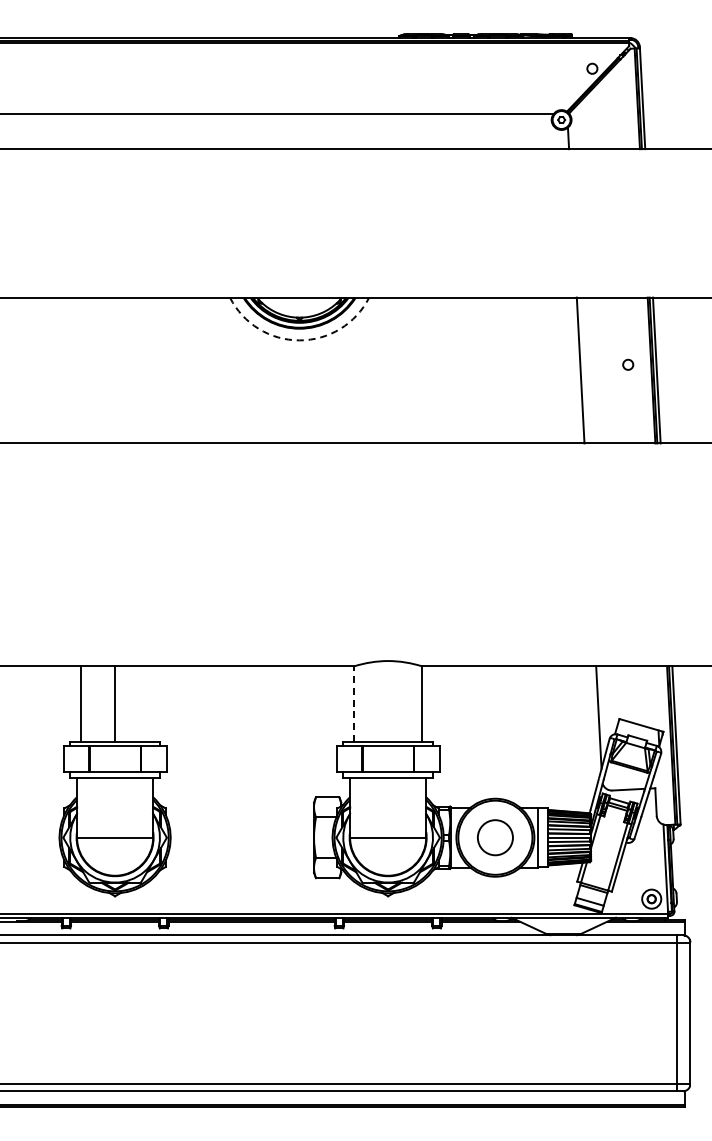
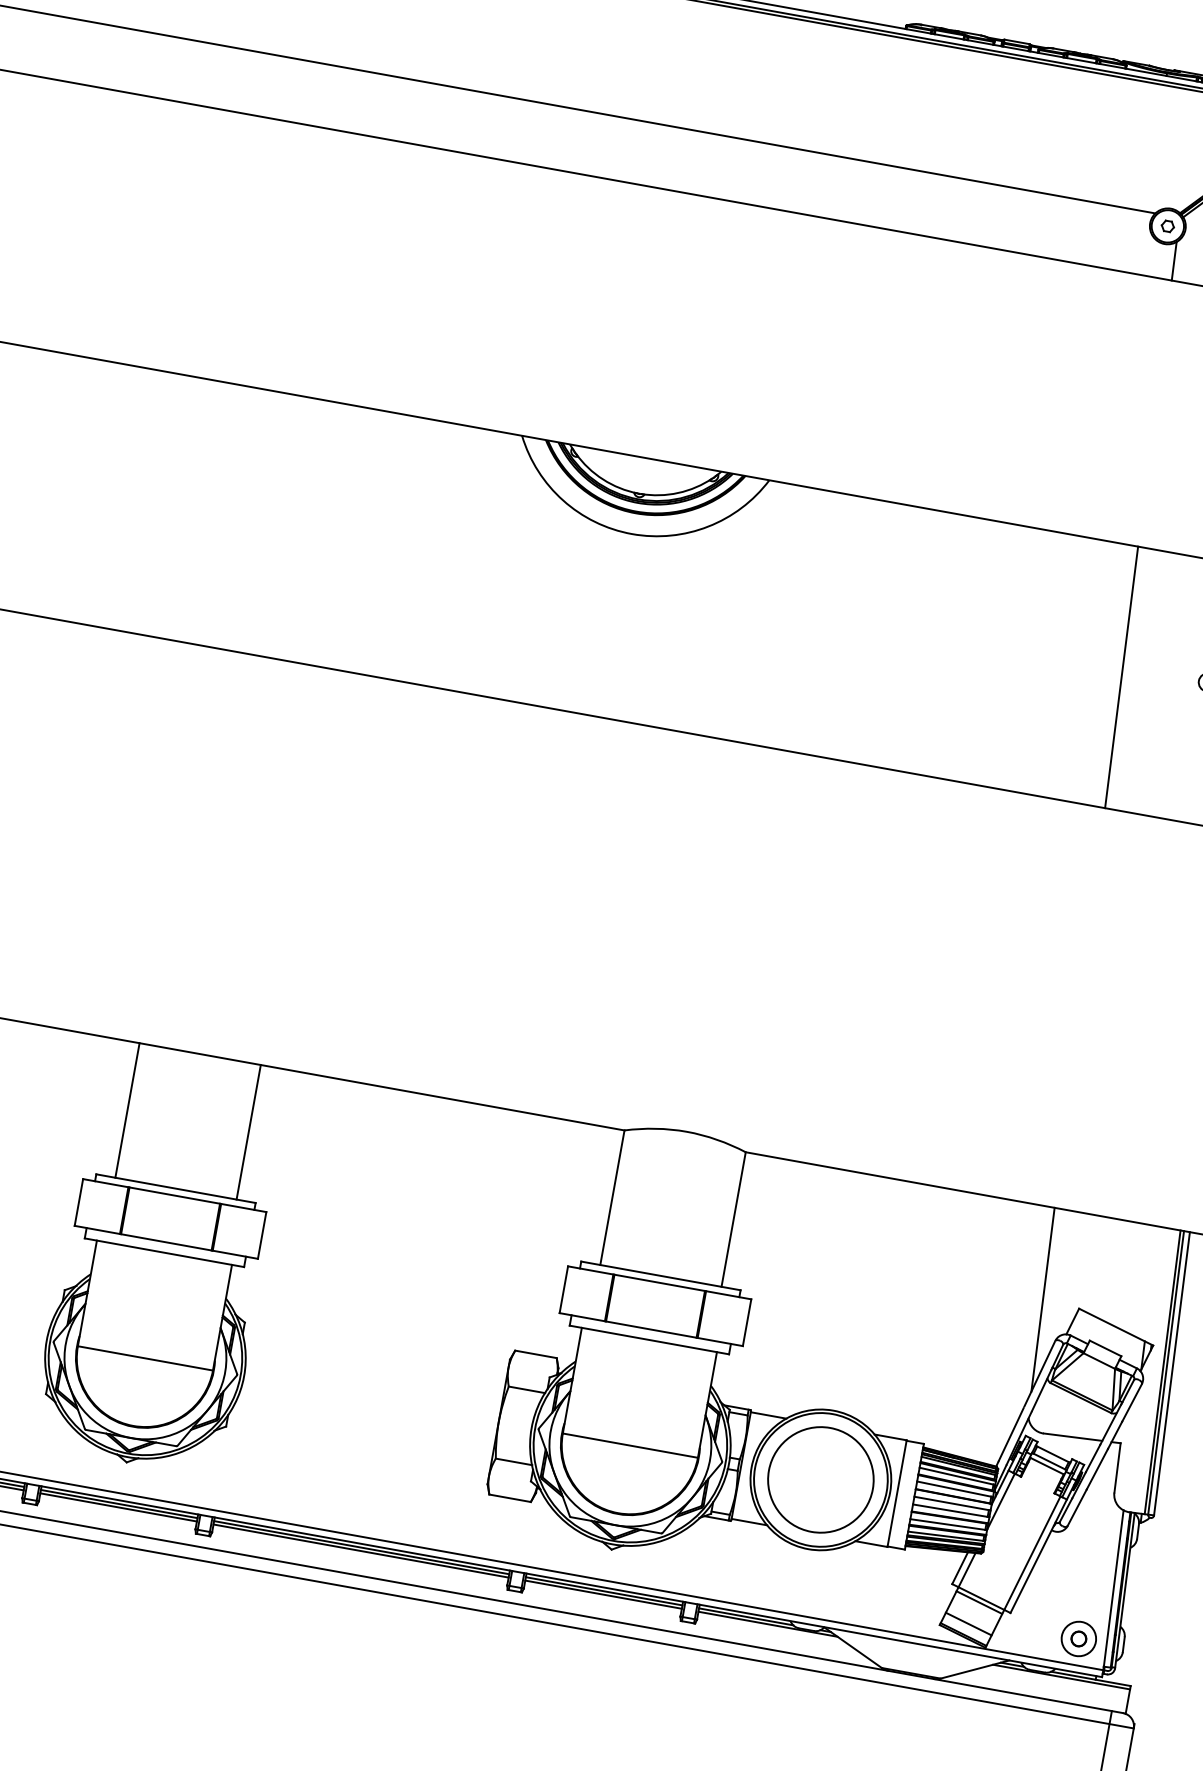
arc: (299, 340) -> (631, 534), dashed -> solid
line: (115, 704) -> (249, 1132), moved
line: (354, 704) -> (613, 1198), dashed -> solid
circle: (495, 837) -> (821, 1479), size x1.67

